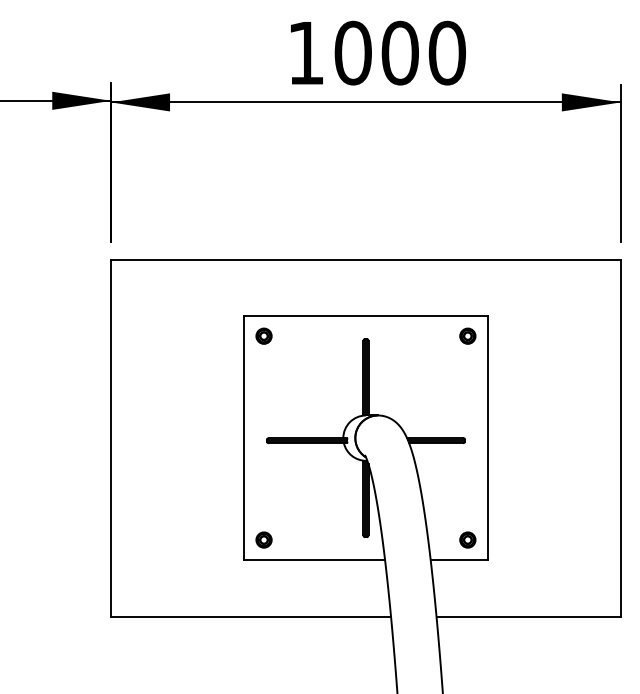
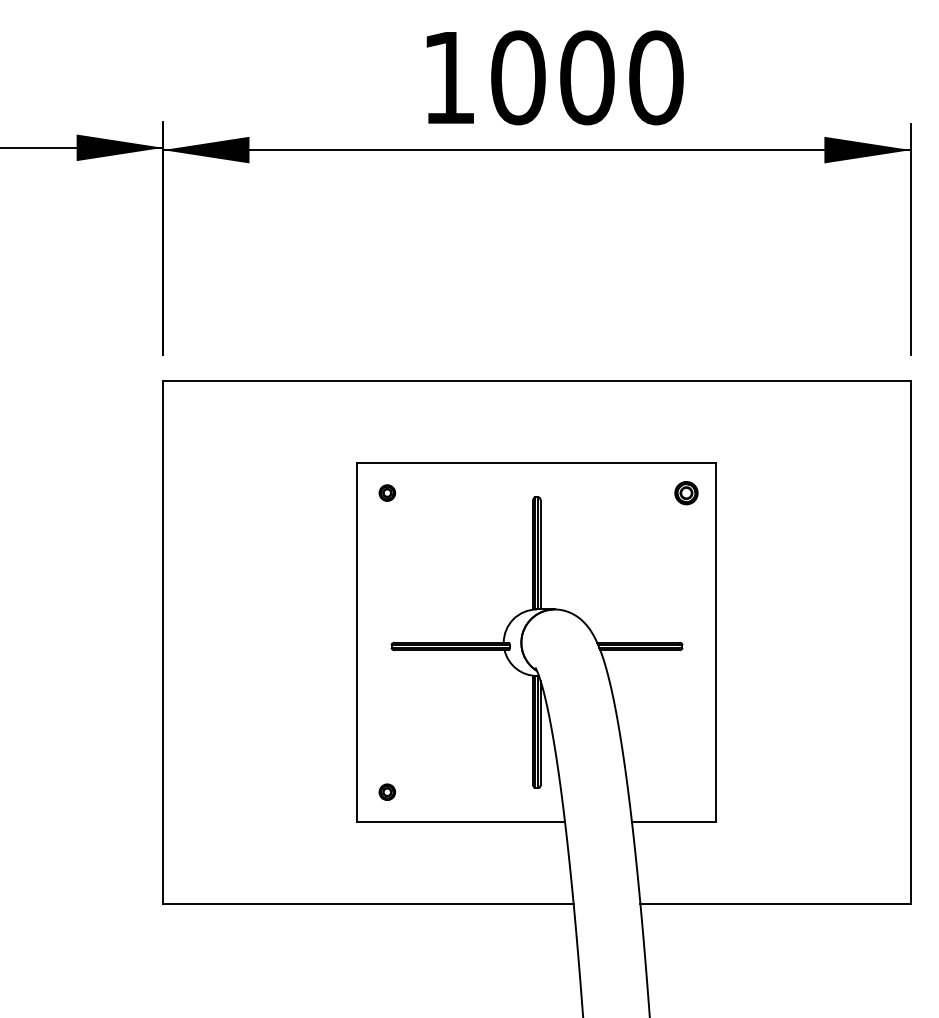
part: (263, 335) -> (386, 492), size x0.7
part: (263, 539) -> (386, 791), size x0.7
part: (467, 539) -> (685, 791), removed

